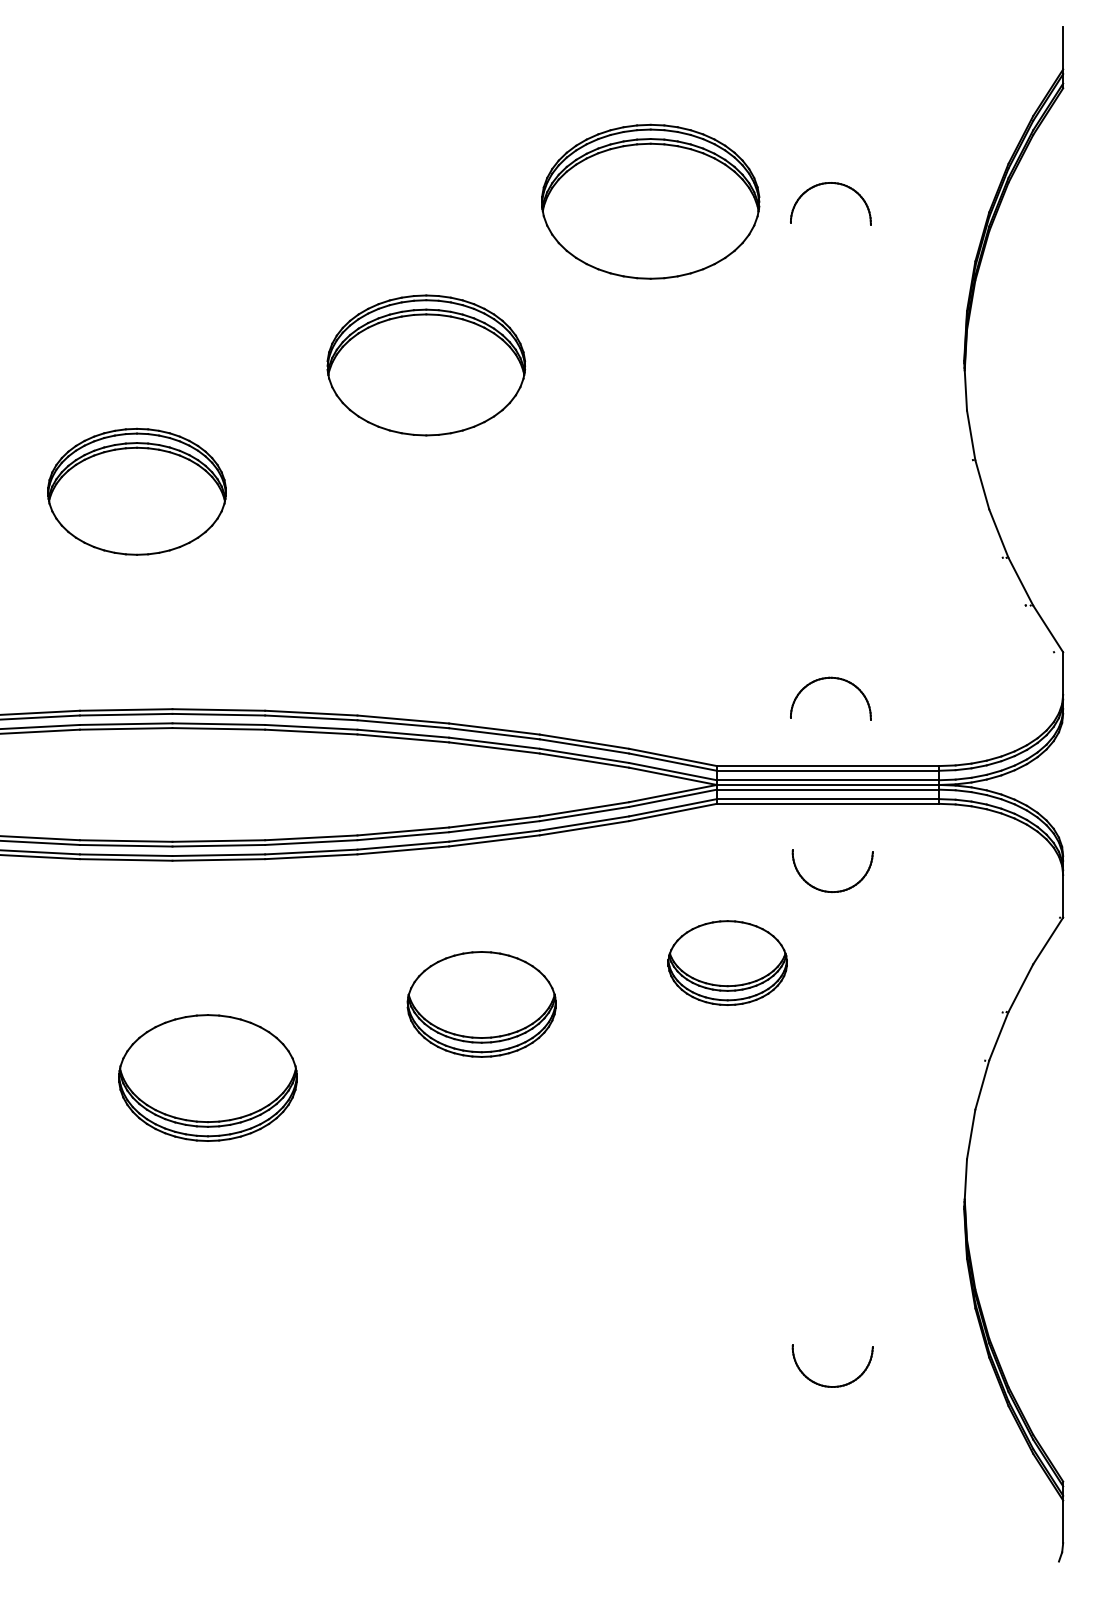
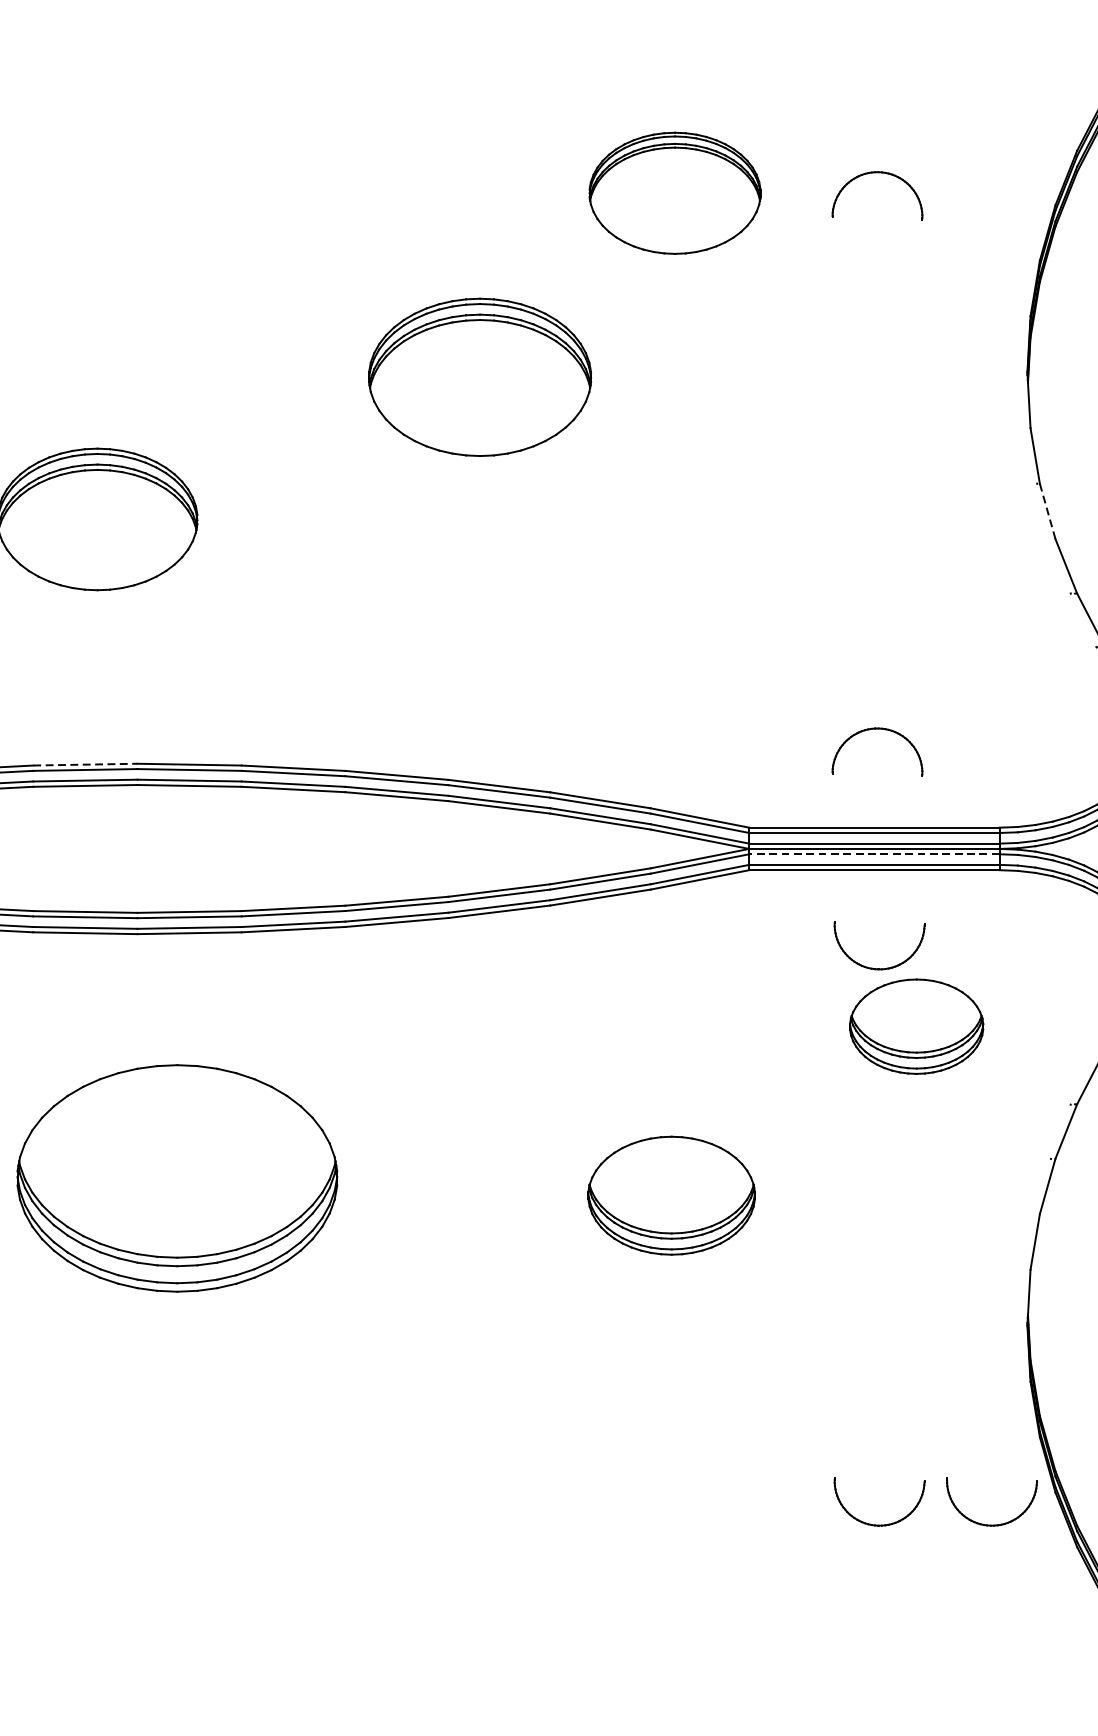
part: (650, 201) -> (674, 193), size x0.7
part: (426, 365) -> (480, 377), moved
line: (982, 484) -> (1047, 511), solid -> dashed
line: (126, 709) -> (85, 764), solid -> dashed
line: (827, 789) -> (873, 854), solid -> dashed
part: (727, 962) -> (916, 1026), moved
part: (481, 1004) -> (671, 1195), moved
part: (207, 1077) -> (176, 1177), size x1.6
part: (929, 1385) -> (988, 1524), added

